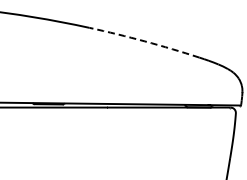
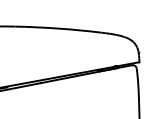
arc: (144, 41) -> (58, 28), dashed -> solid

